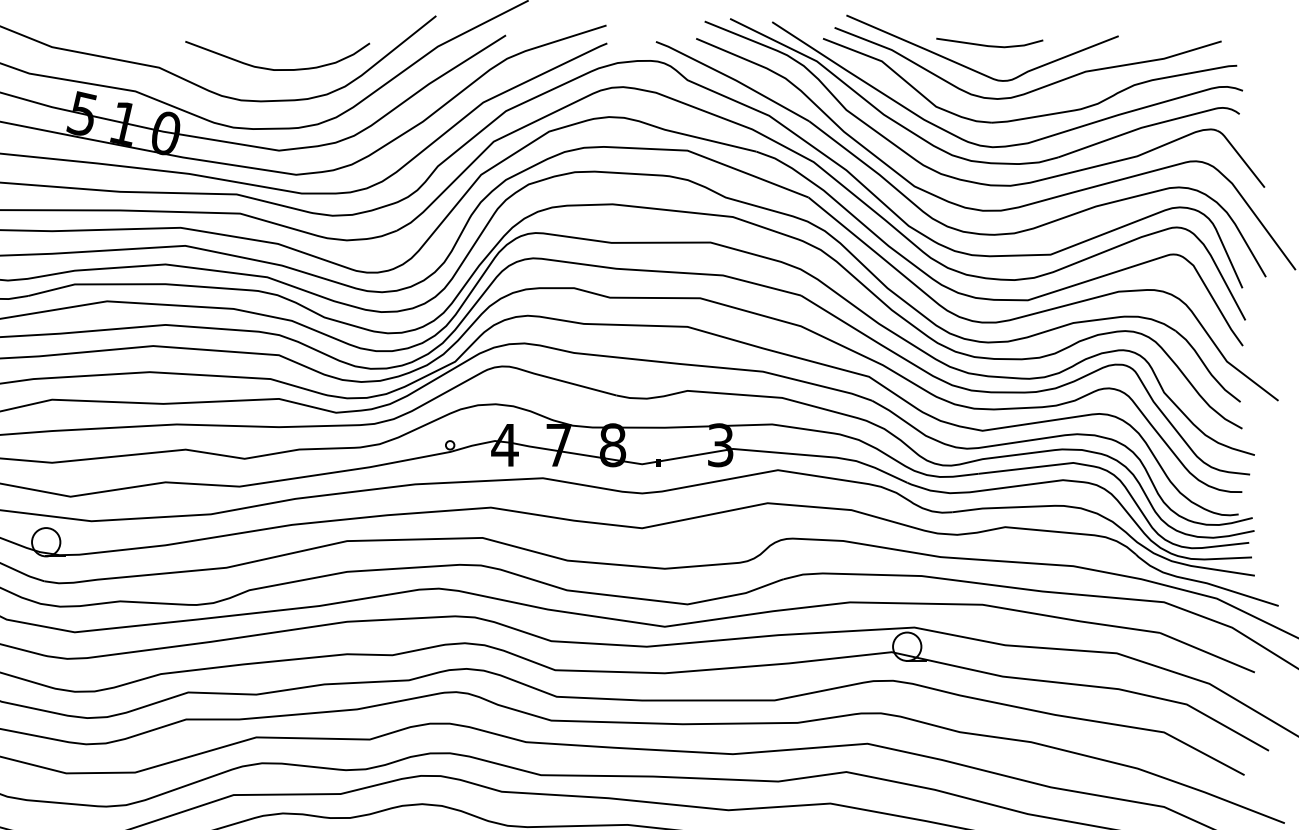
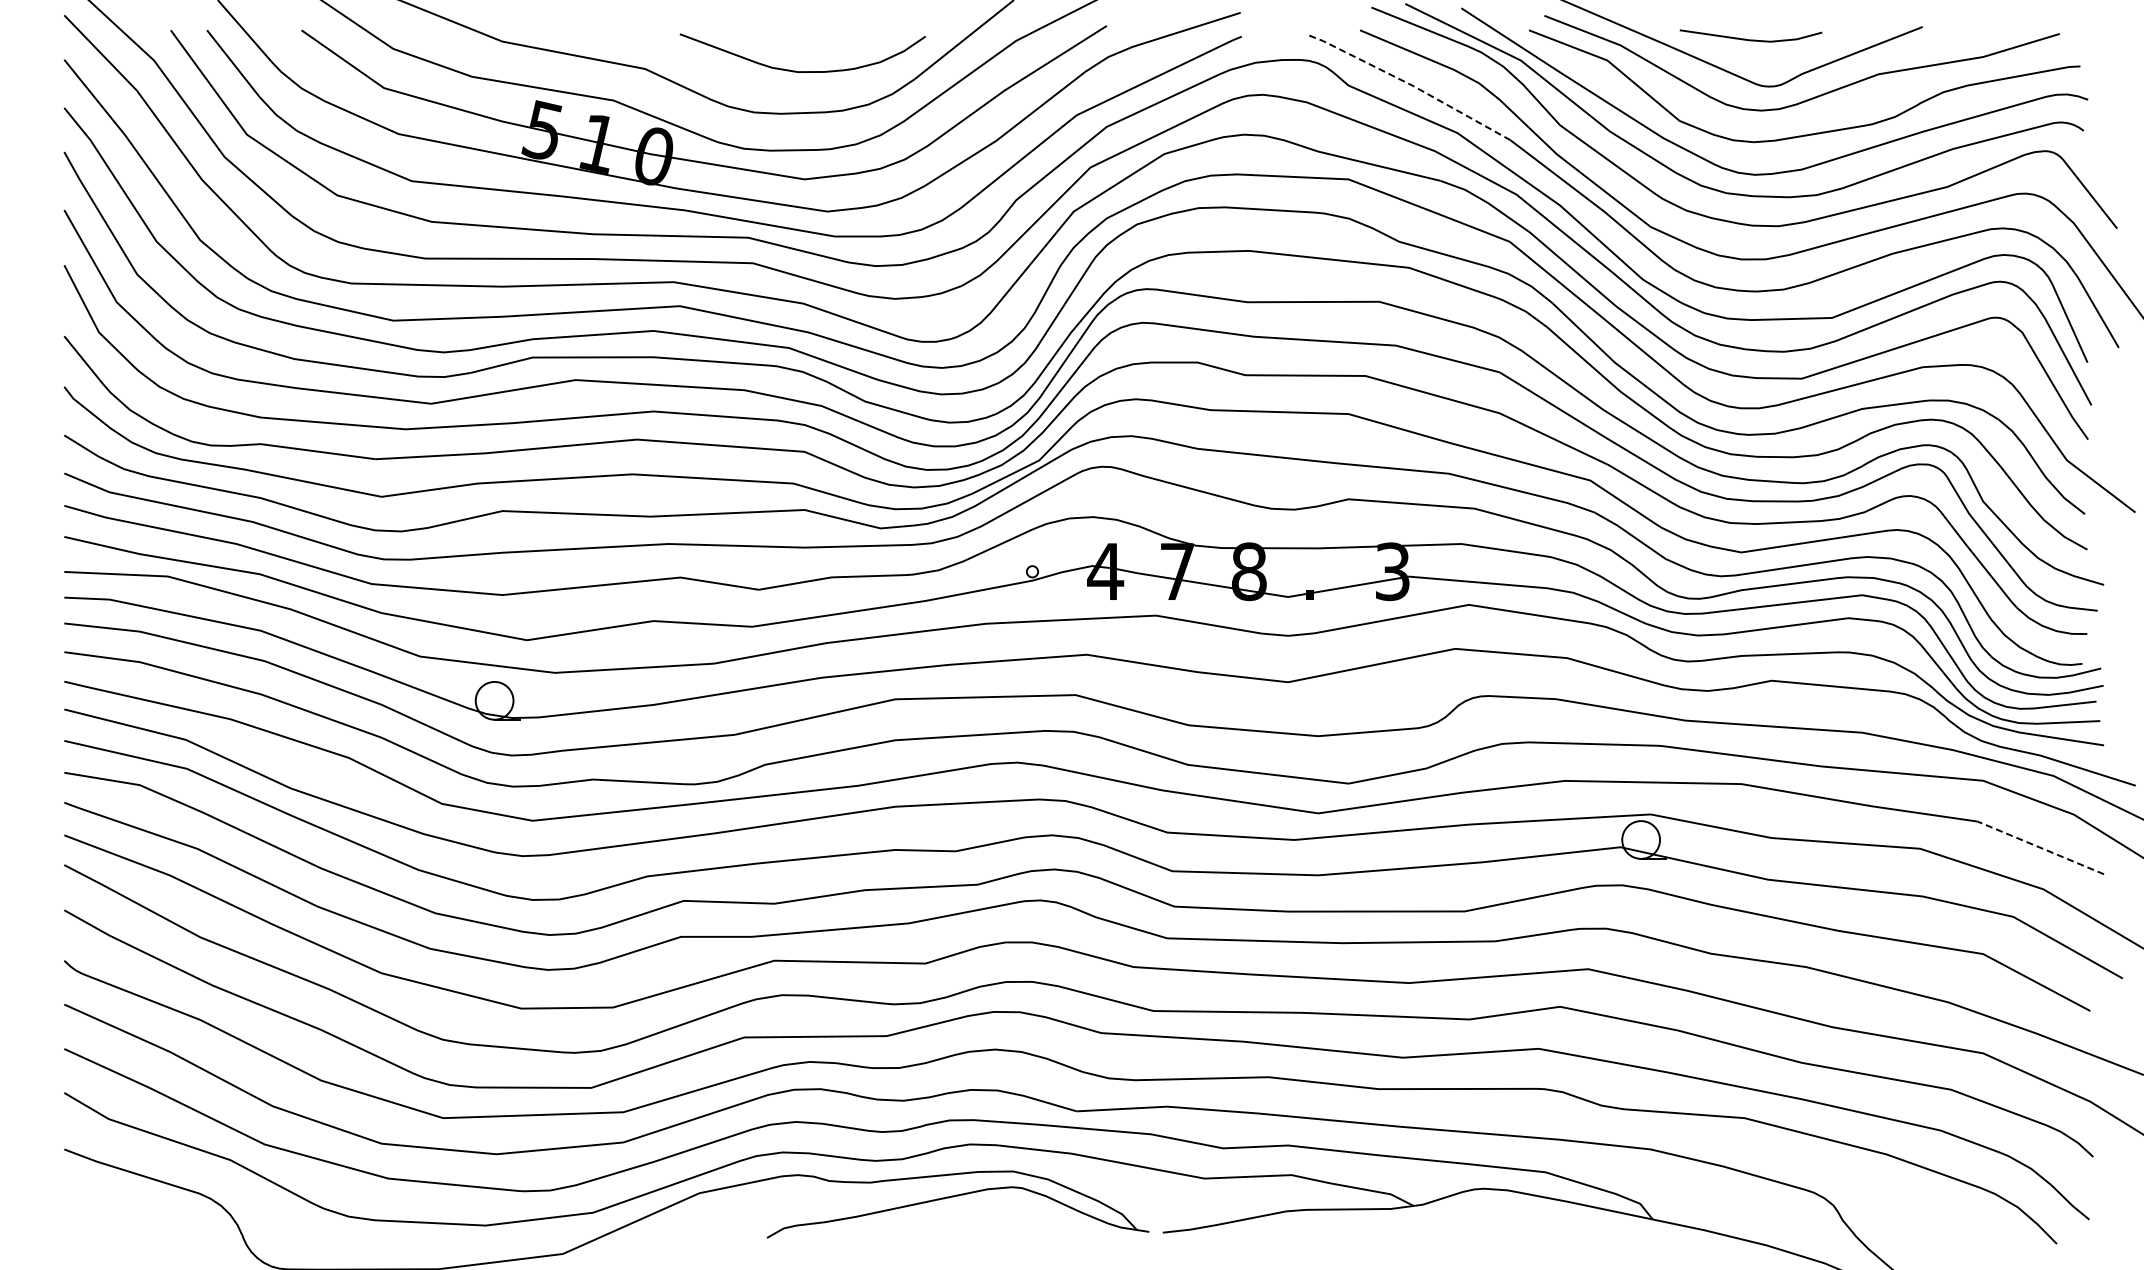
line: (734, 79) -> (1410, 84), solid -> dashed
line: (1207, 652) -> (2040, 847), solid -> dashed

